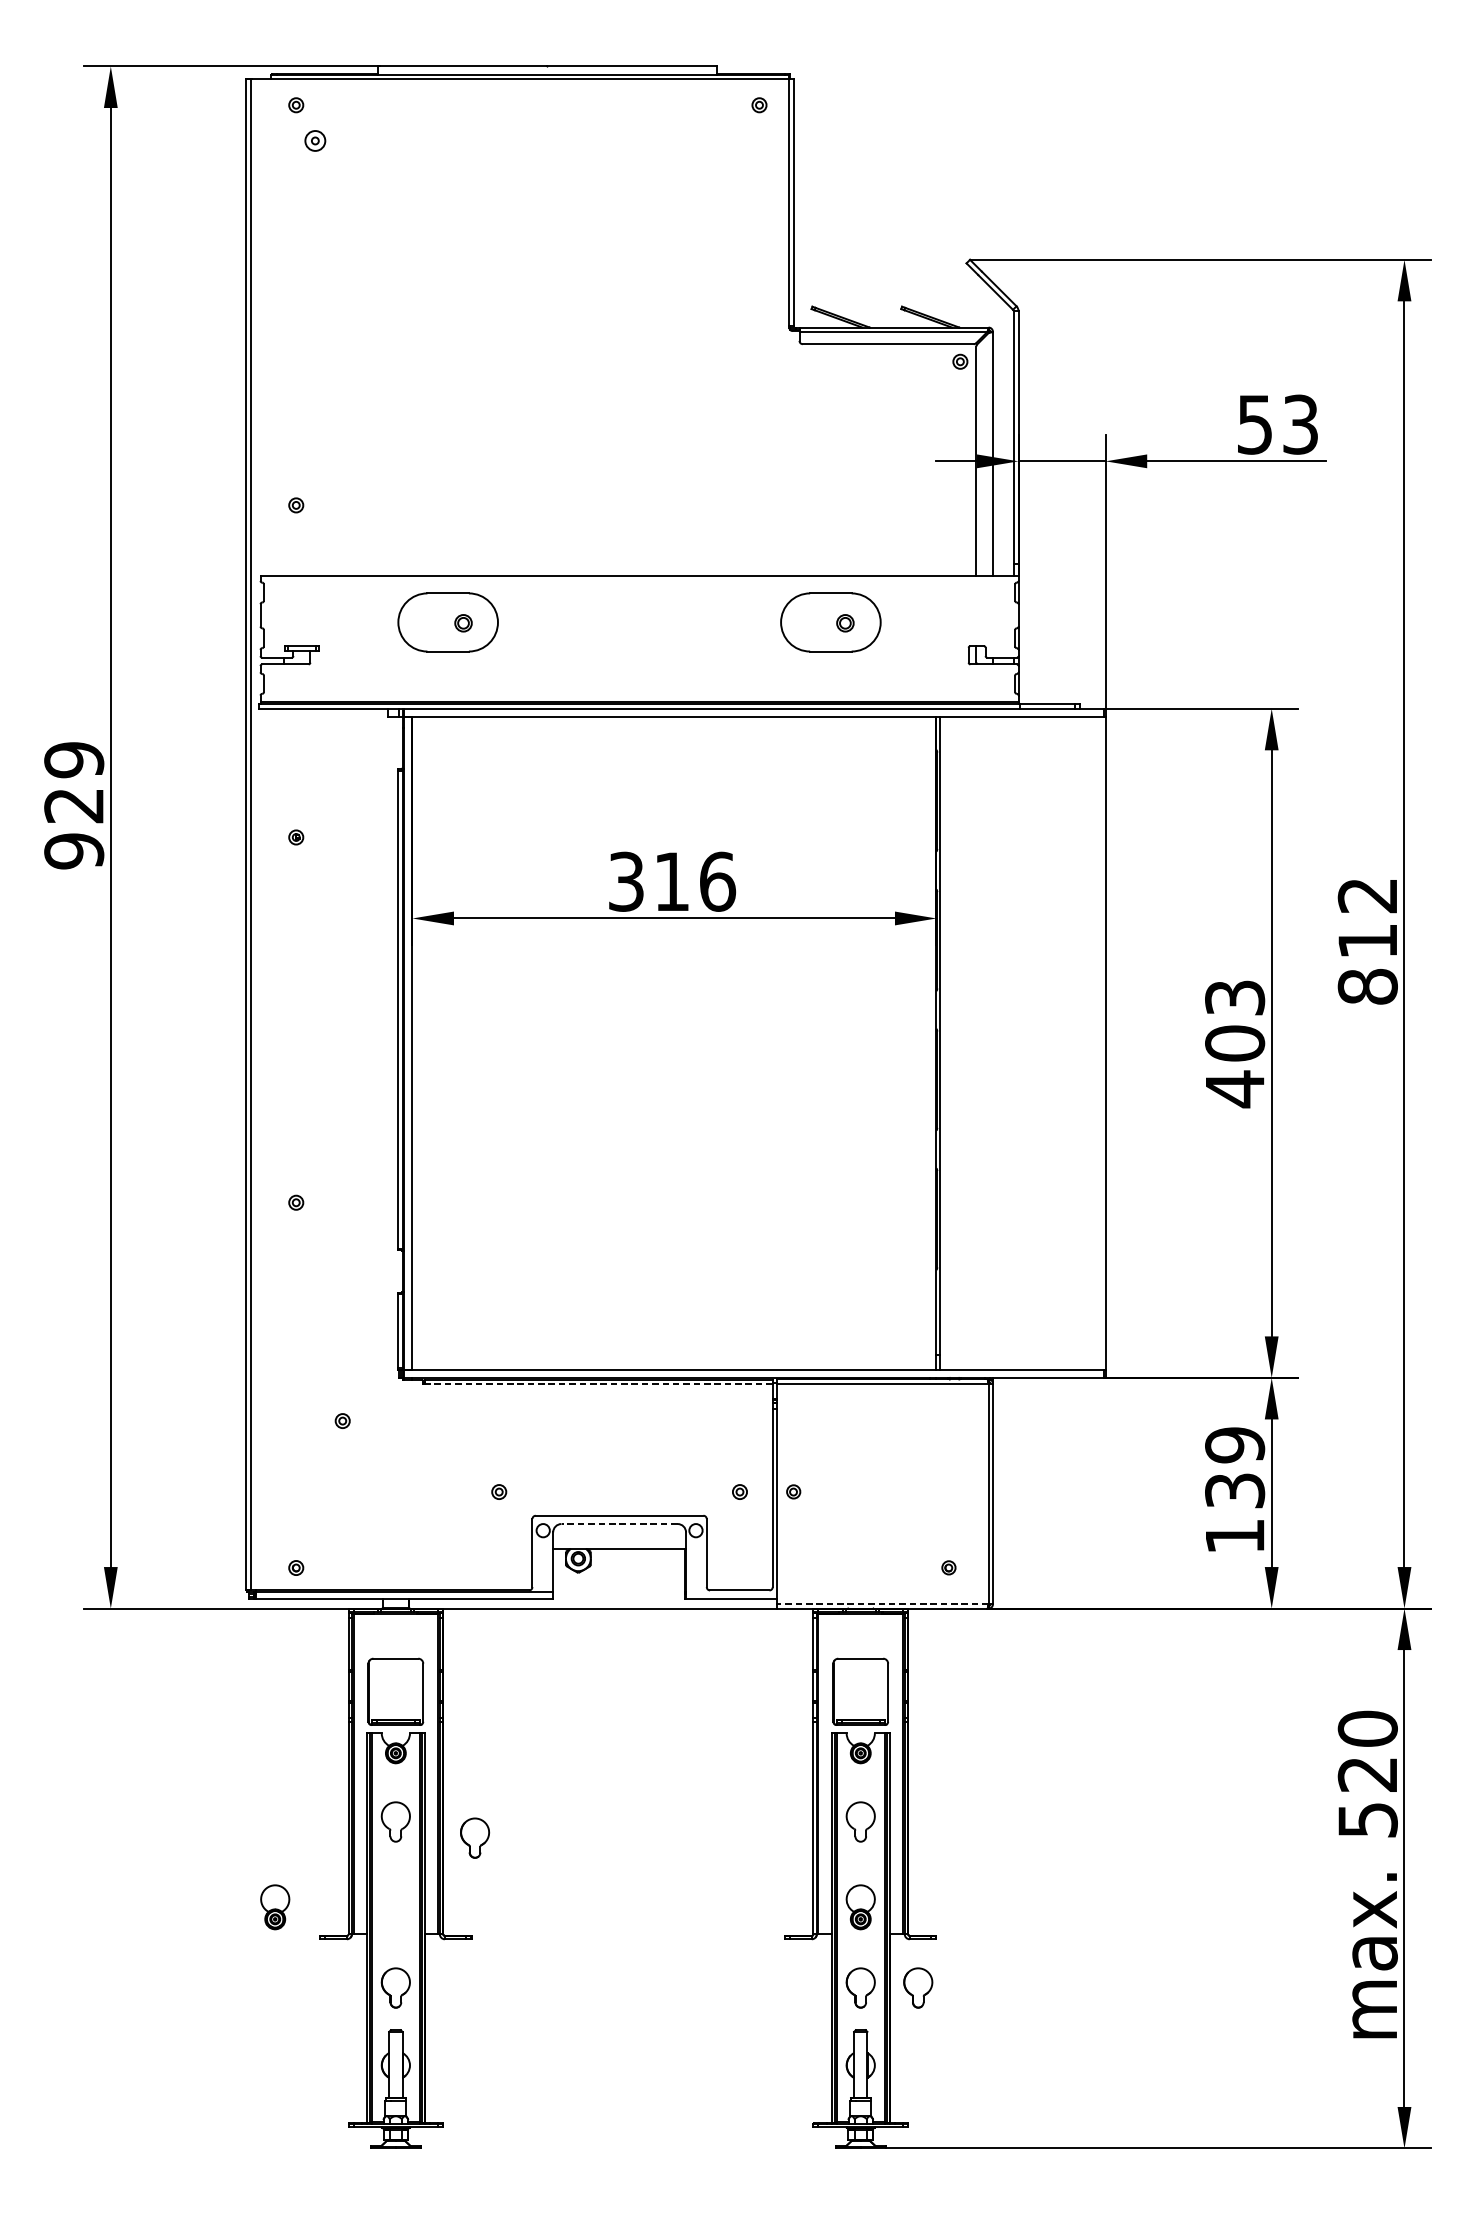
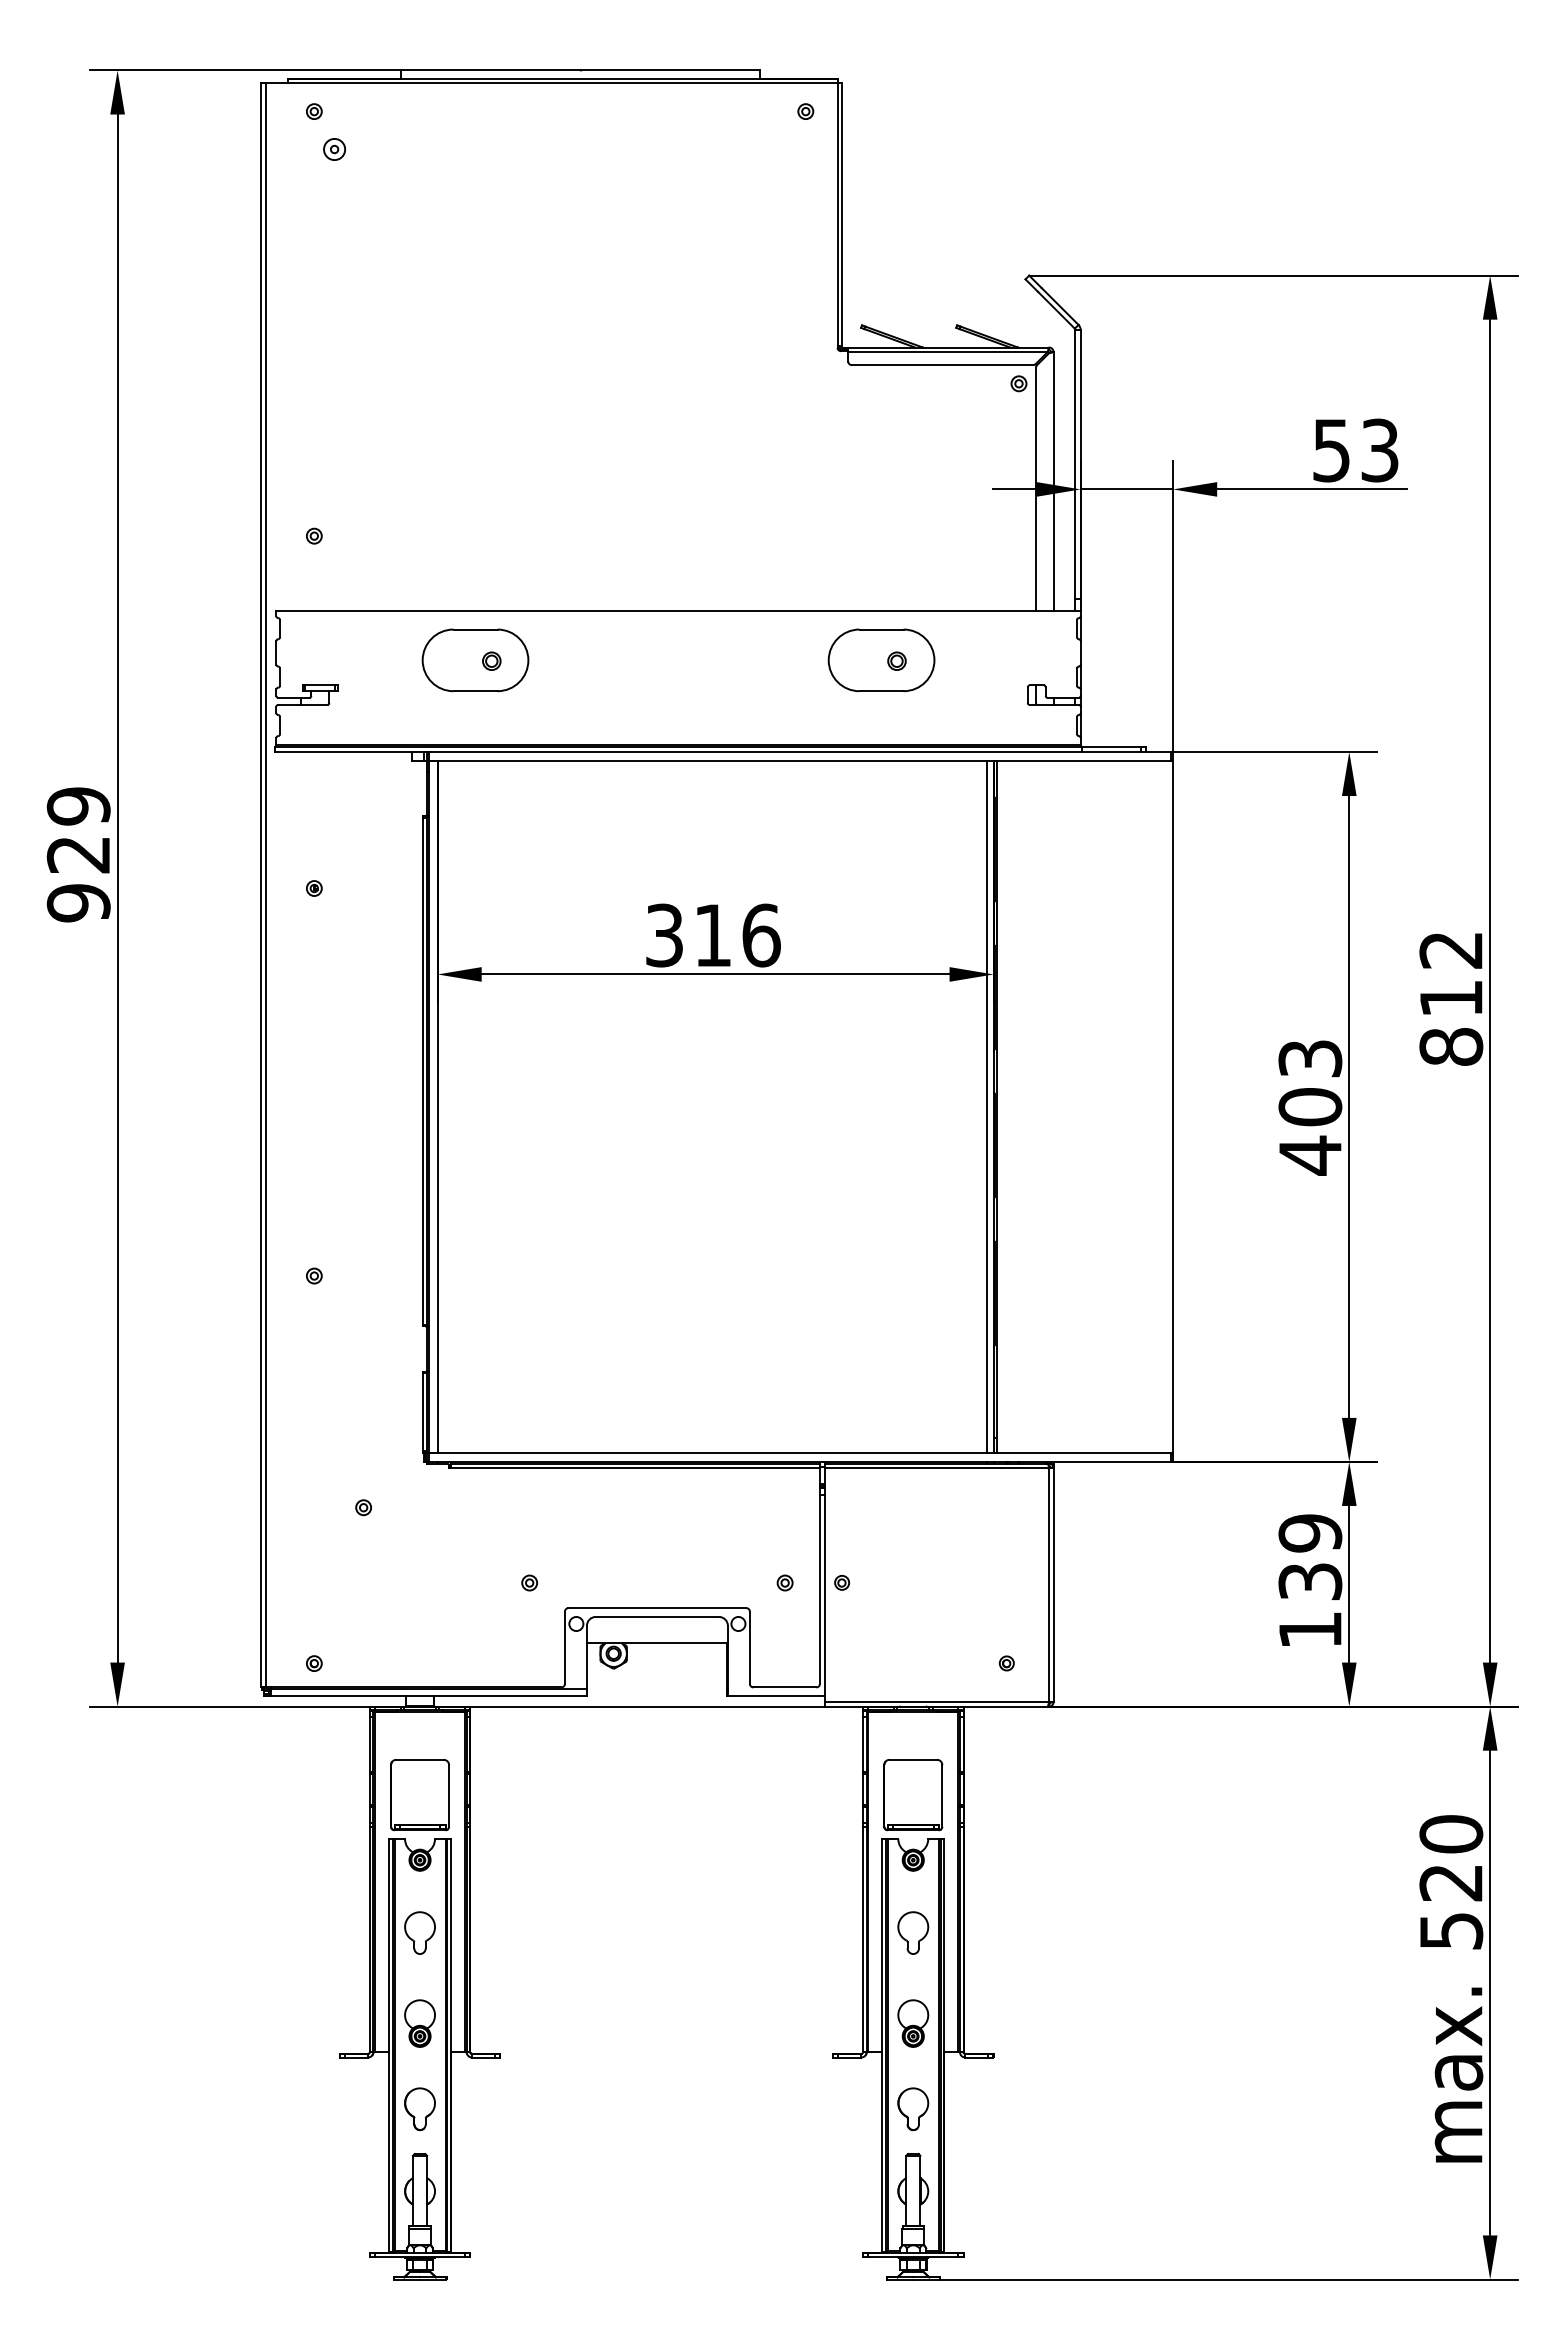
line: (929, 1042) -> (986, 1106), added
line: (598, 1384) -> (635, 1468), dashed -> solid
line: (619, 1523) -> (657, 1616), dashed -> solid
line: (882, 1604) -> (936, 1702), dashed -> solid
part: (474, 1838) -> (503, 1950), removed
part: (274, 1907) -> (419, 2023), moved
part: (918, 1988) -> (974, 2109), removed

